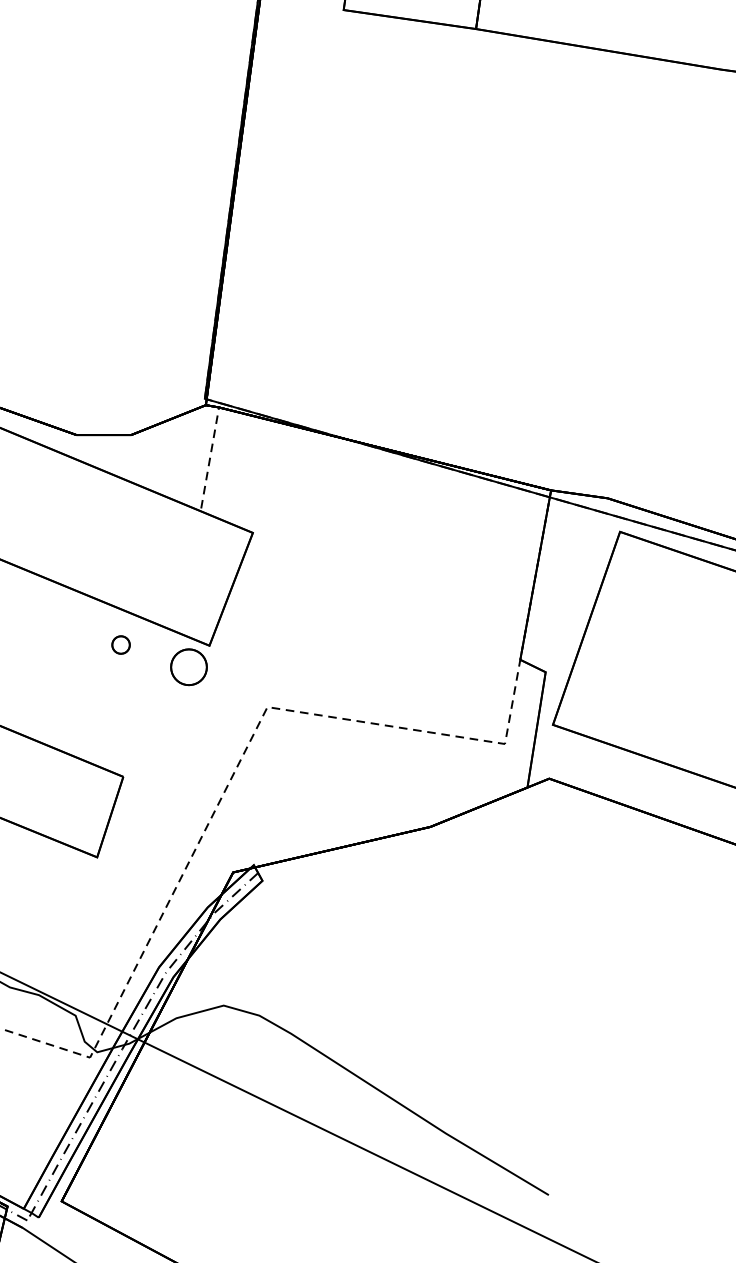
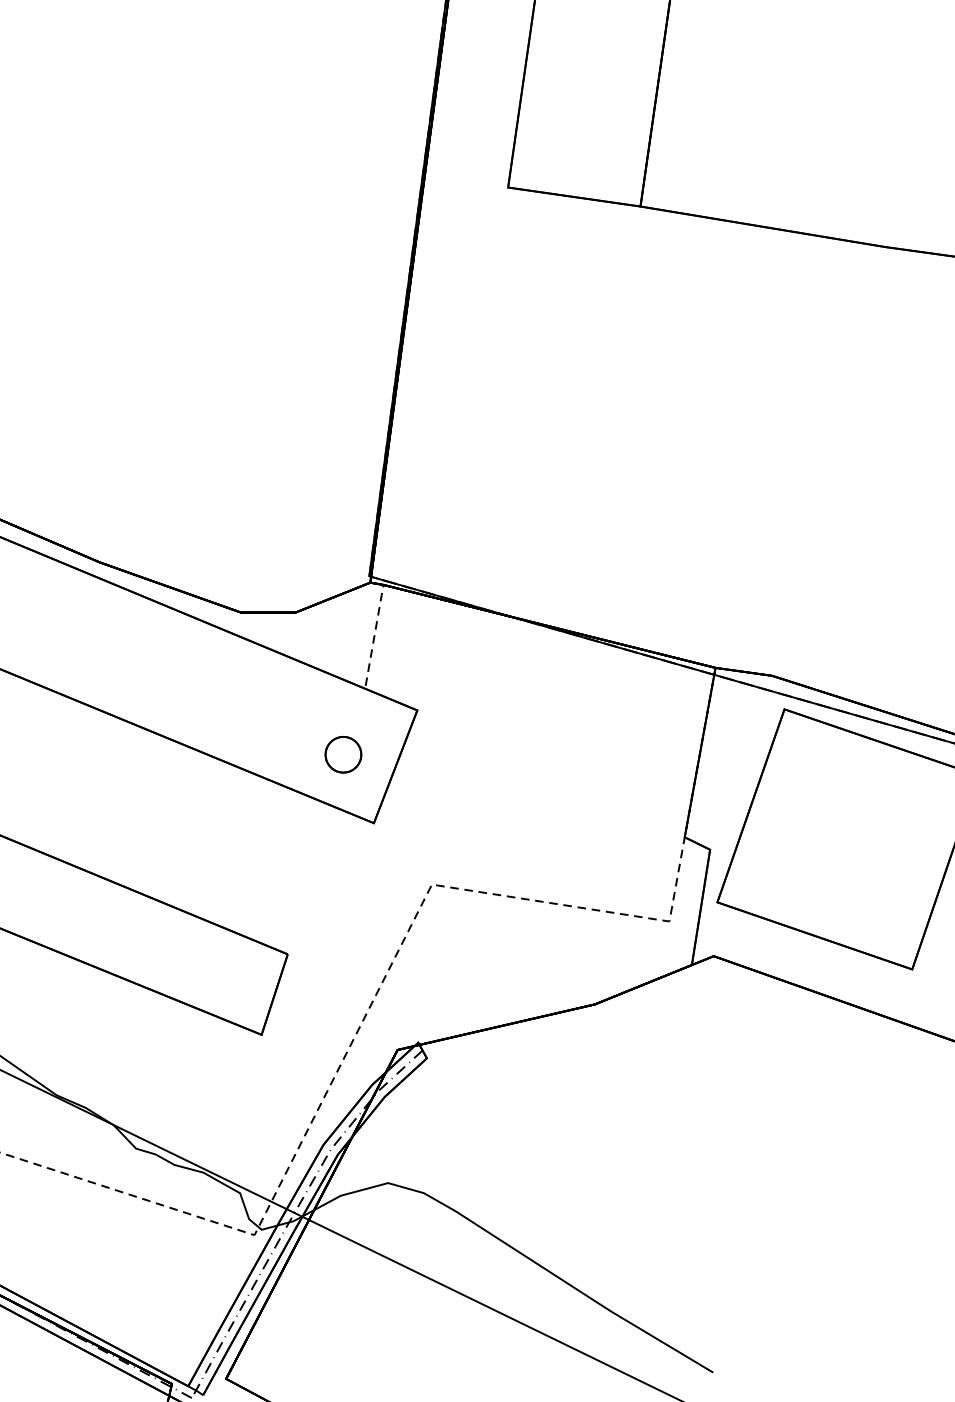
part: (121, 645) -> (285, 822), removed
part: (189, 667) -> (343, 754), moved

